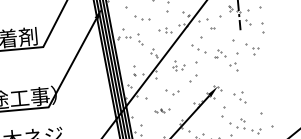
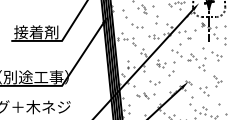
part: (256, 82) -> (217, 81), added
part: (161, 110) -> (145, 95), size x1.67

